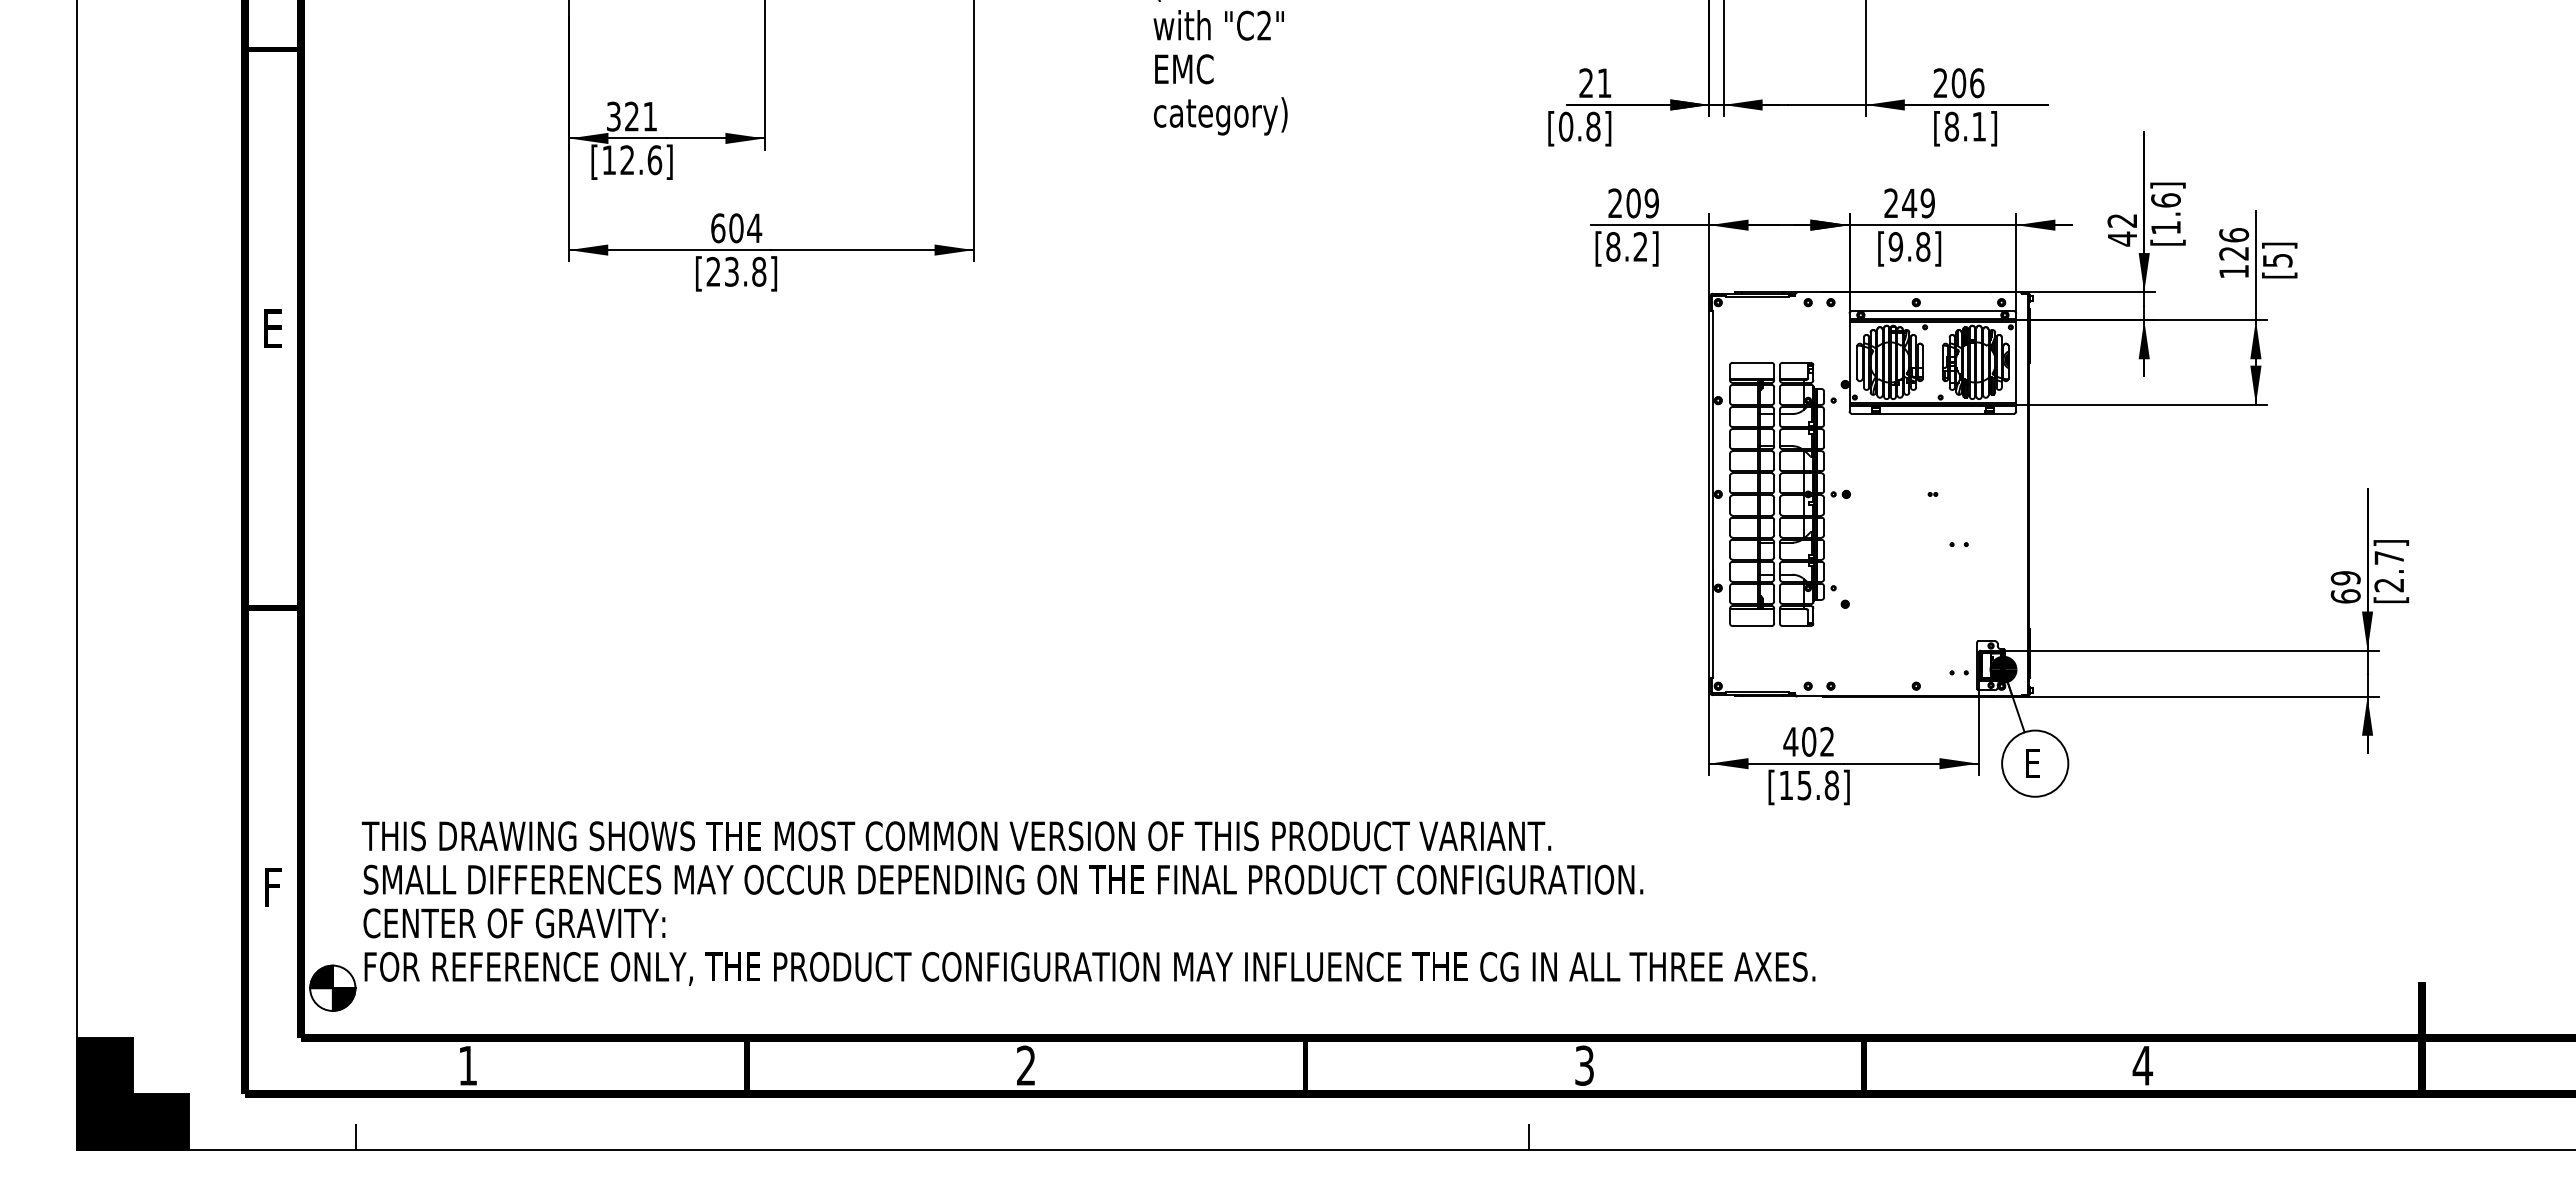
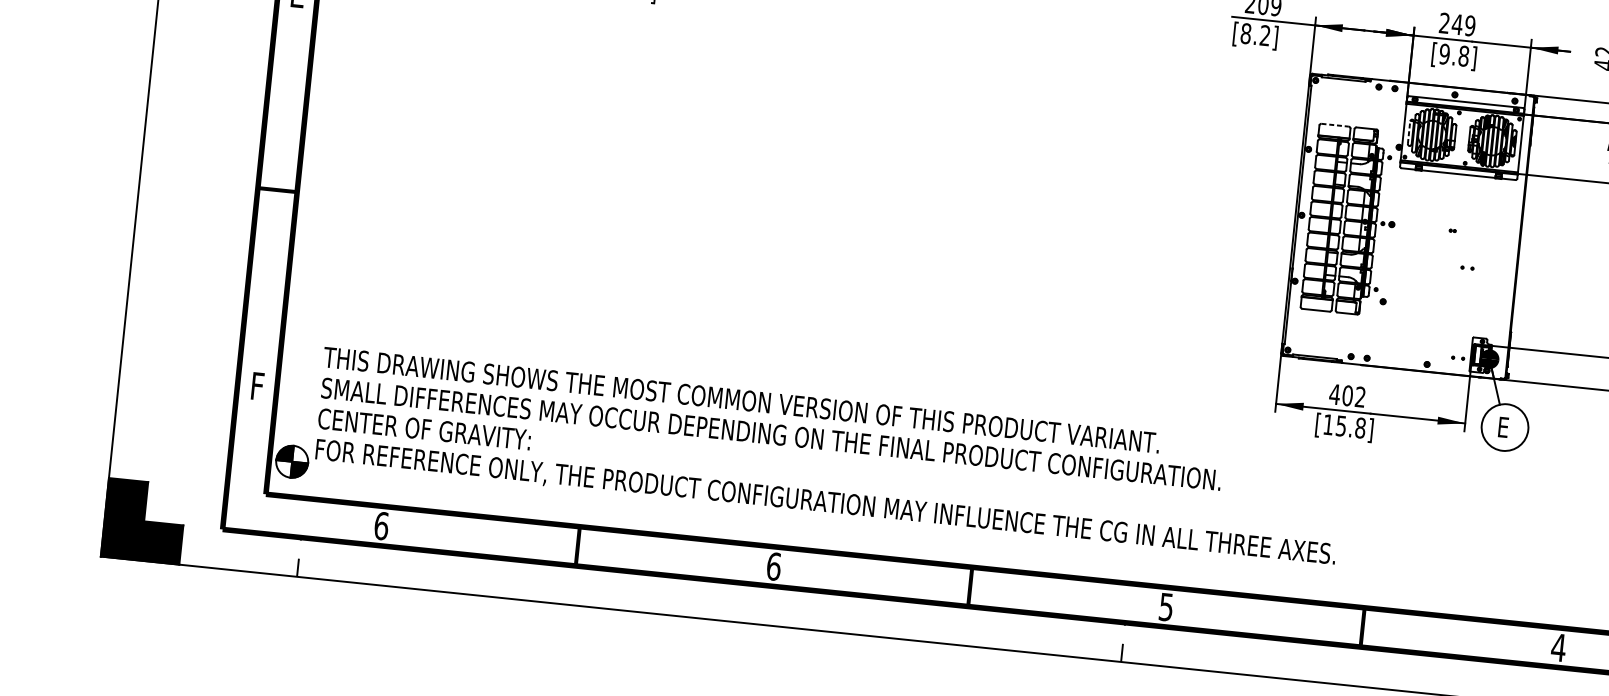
line: (1857, 361) -> (1409, 131), solid -> dashed
line: (1752, 362) -> (1335, 125), solid -> dashed
text: (467, 1065) -> (381, 525), 1 -> 6
text: (1026, 1065) -> (774, 566), 2 -> 6
text: (1584, 1065) -> (1166, 606), 3 -> 5

